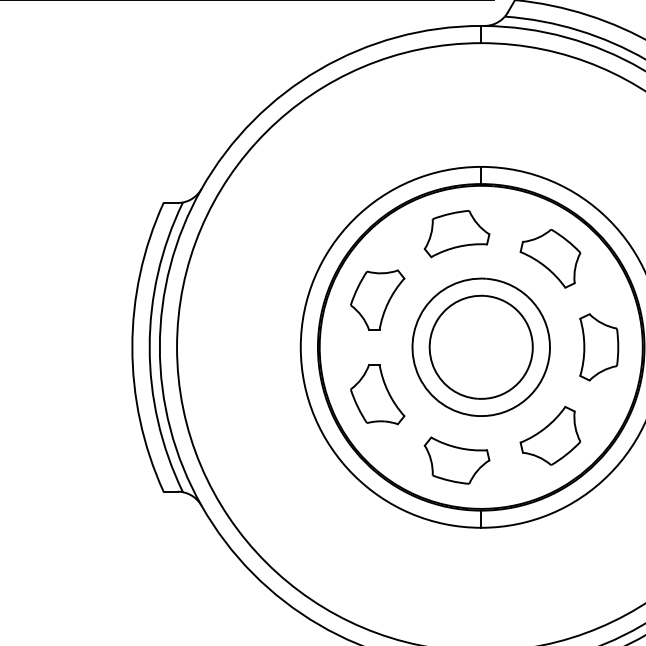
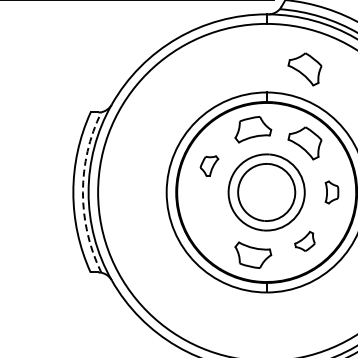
part: (549, 125) -> (304, 69), added
part: (378, 298) -> (209, 165), size x0.6
arc: (148, 347) -> (82, 192), solid -> dashed
part: (598, 347) -> (331, 192), size x0.6
part: (378, 394) -> (209, 218), removed
part: (549, 435) -> (304, 241), size x0.6

